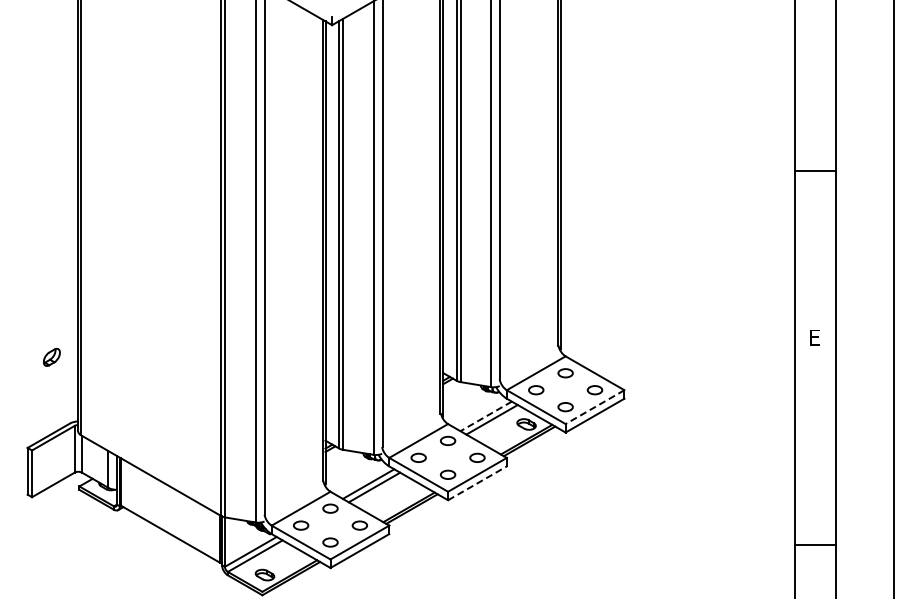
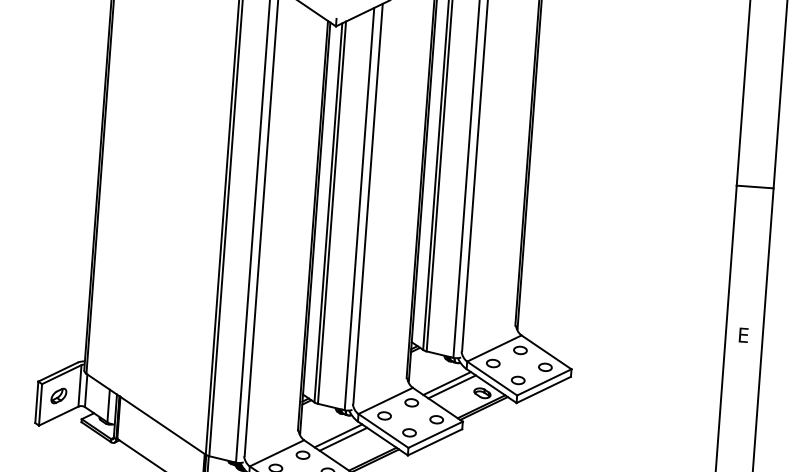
part: (51, 357) -> (58, 396), moved
line: (595, 407) -> (544, 382), dashed -> solid
line: (486, 416) -> (447, 383), dashed -> solid
line: (477, 483) -> (435, 442), dashed -> solid

